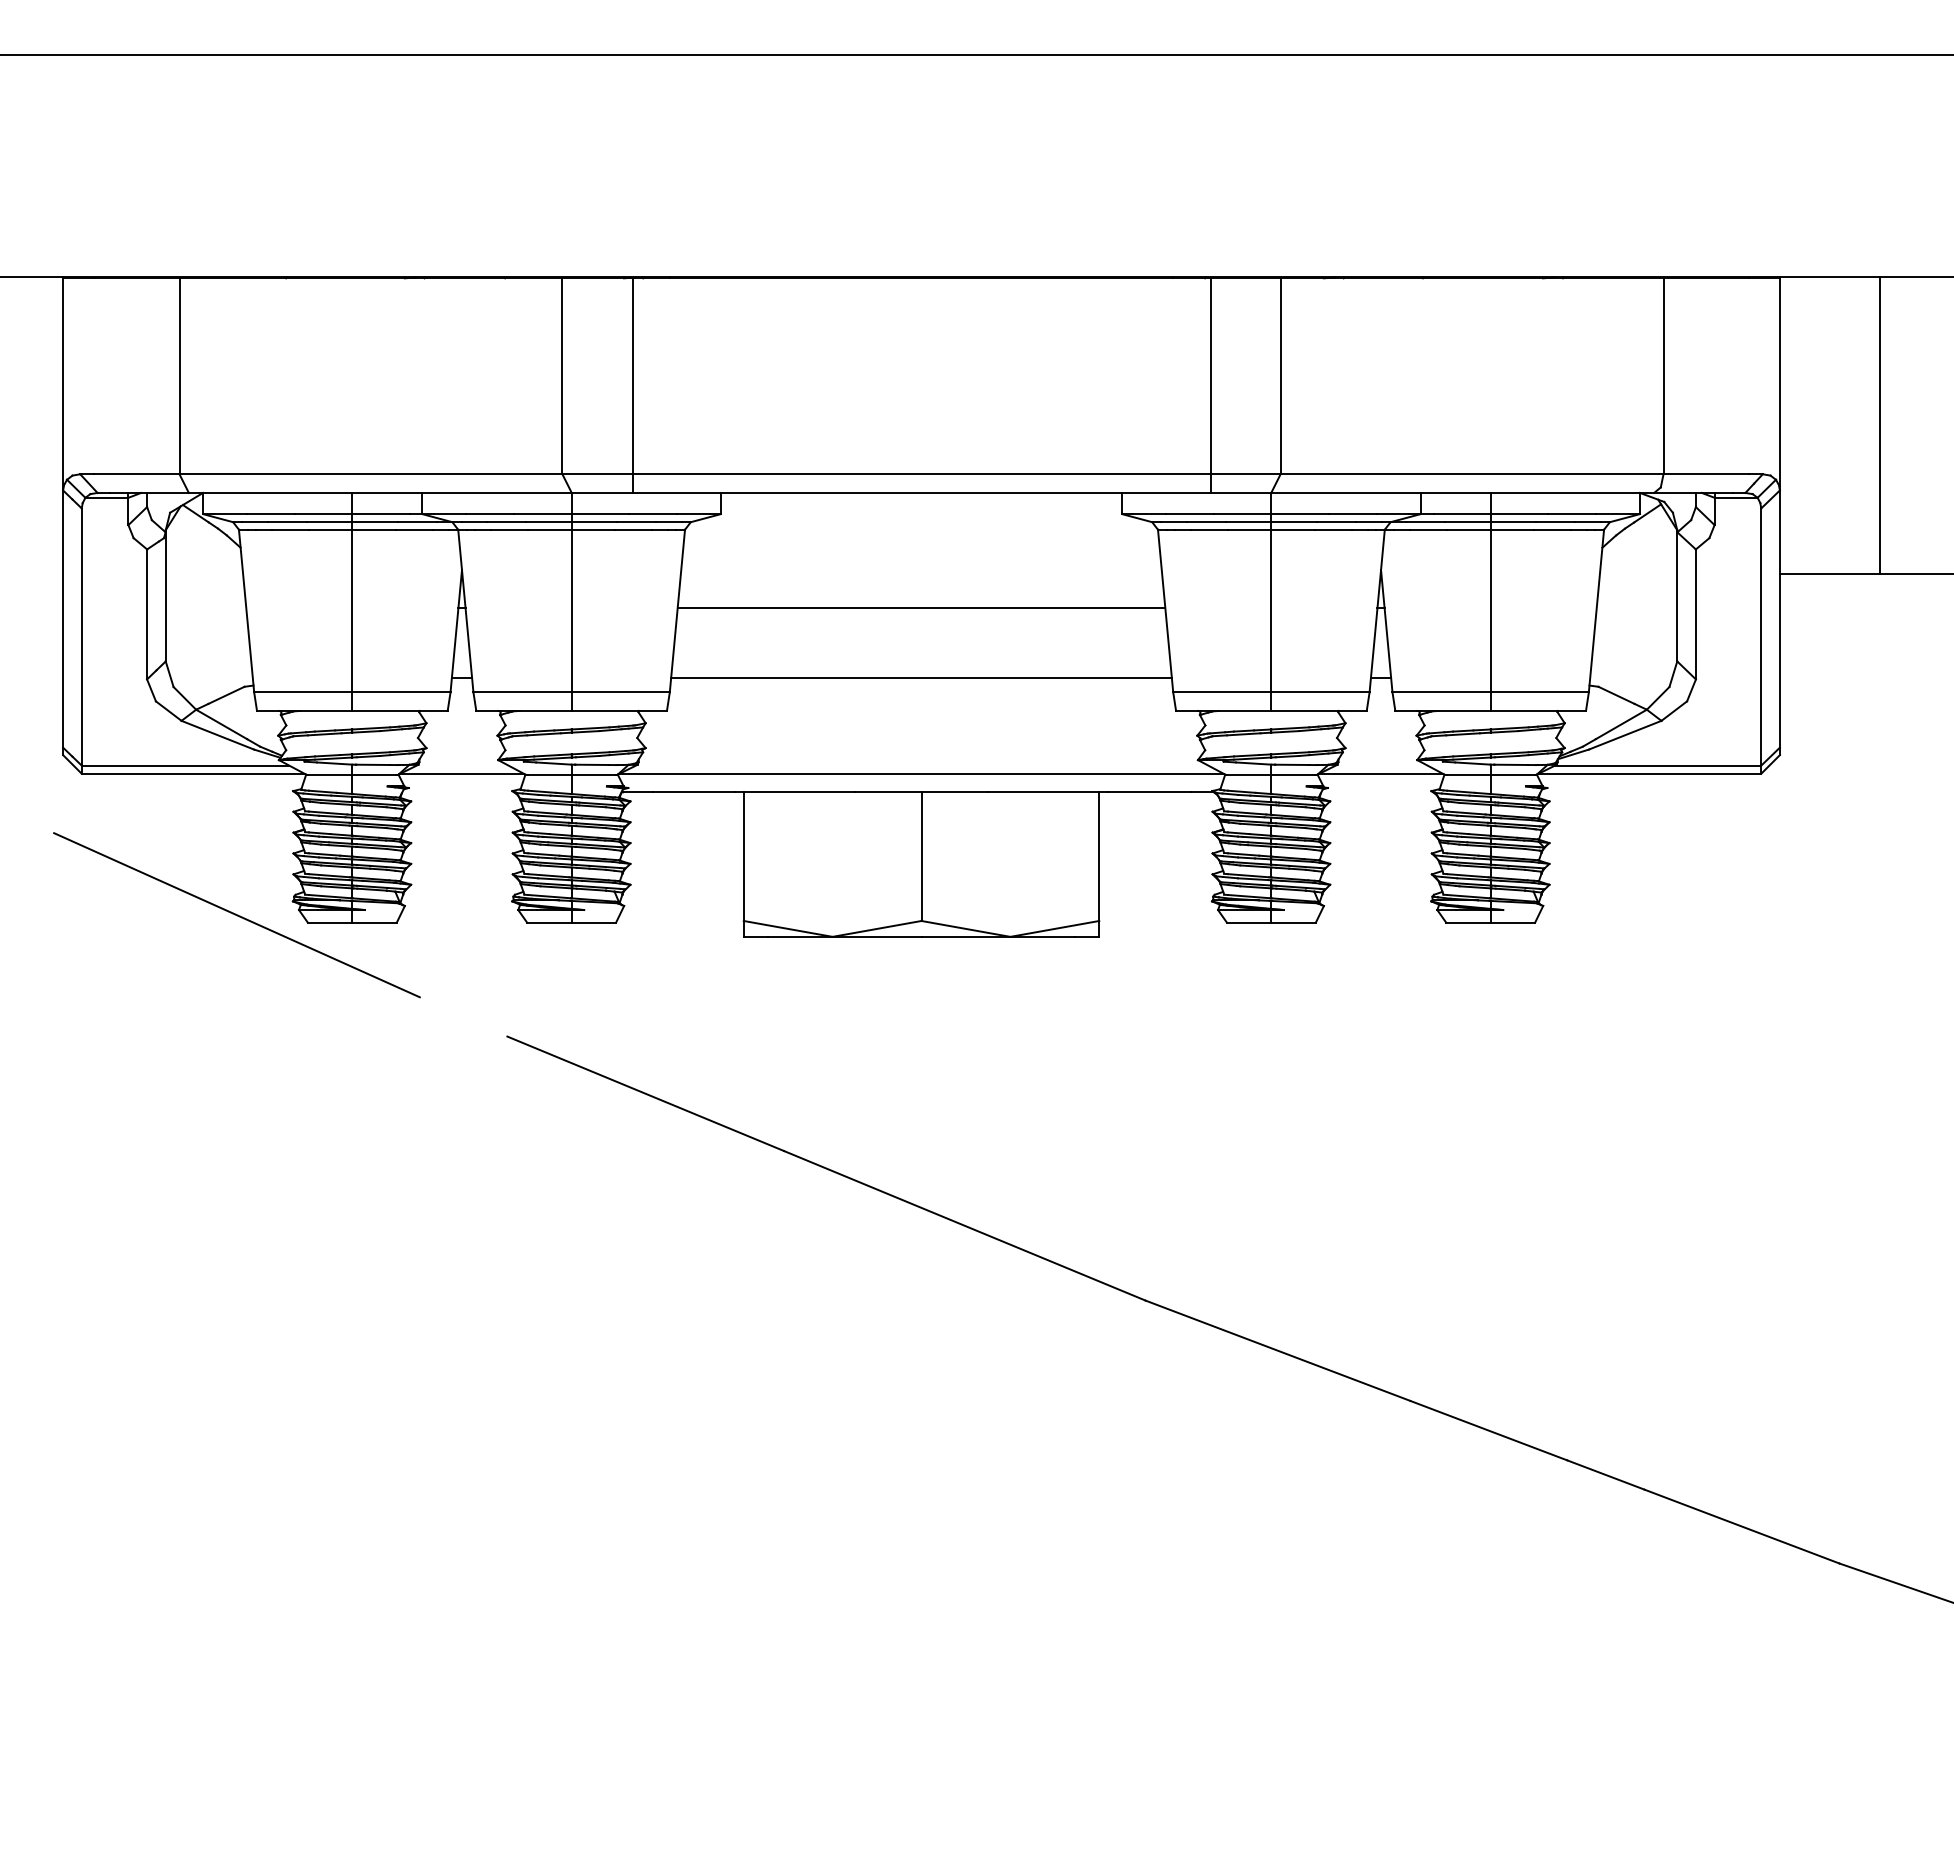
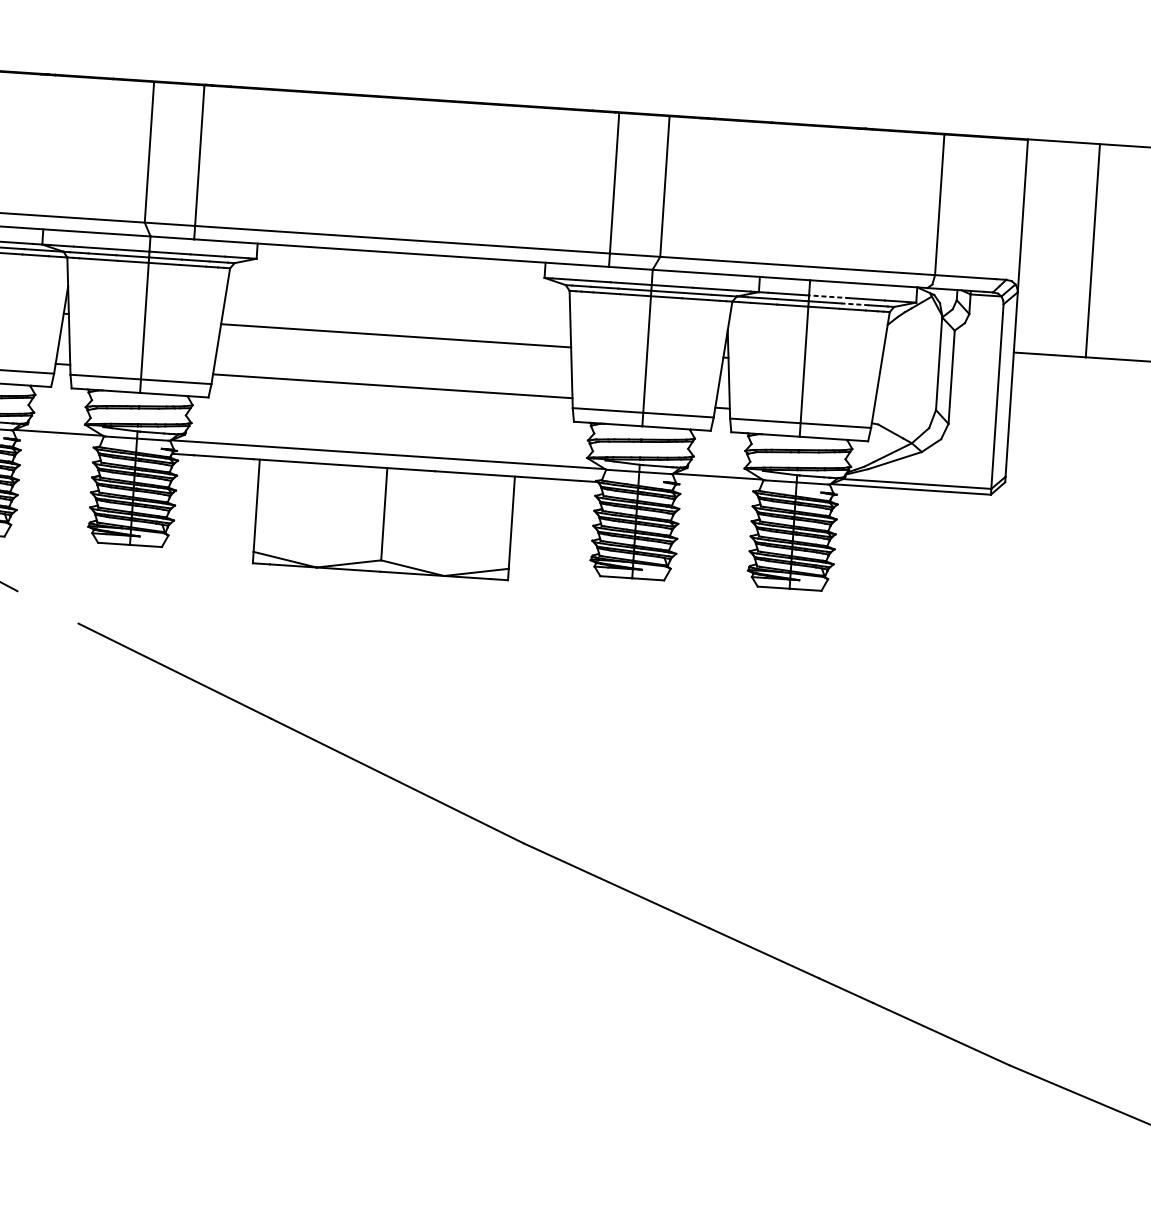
line: (1519, 514) -> (829, 297), solid -> dashed
line: (1555, 522) -> (855, 304), solid -> dashed

